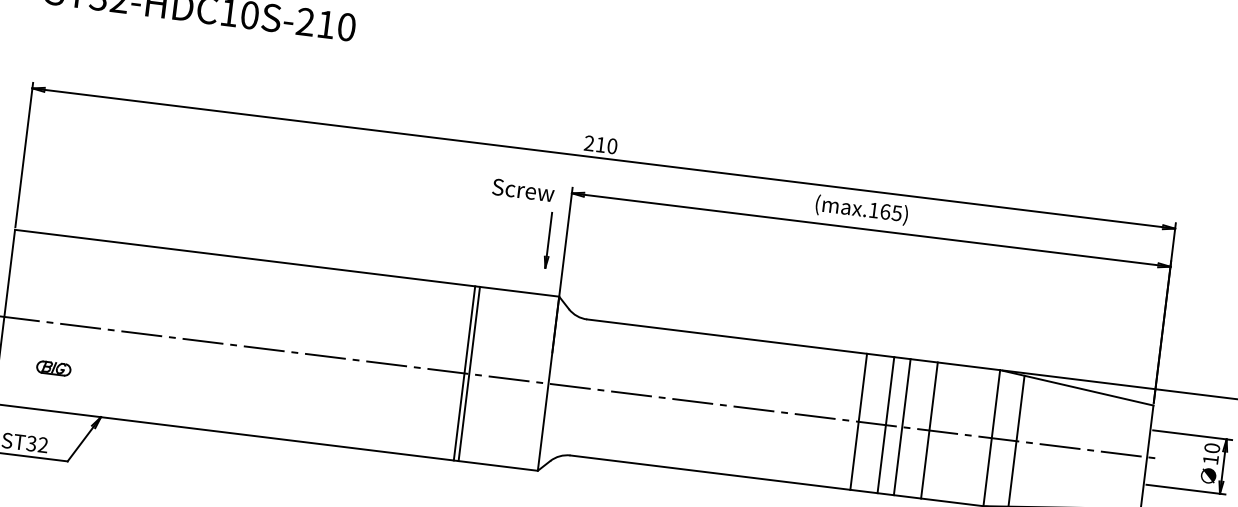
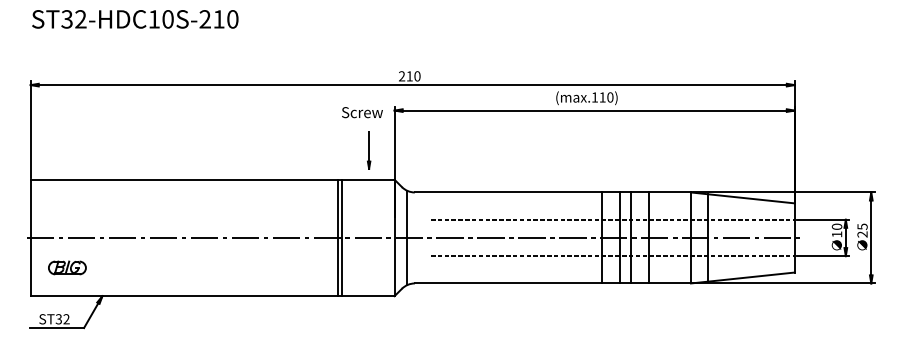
text: (891, 212) -> (606, 97), (max.165) -> (max.110)
part: (549, 240) -> (369, 150), moved
part: (53, 367) -> (67, 267), size x1.67
line: (567, 385) -> (407, 237), added
line: (877, 396) -> (612, 219), added
line: (870, 451) -> (612, 256), added

